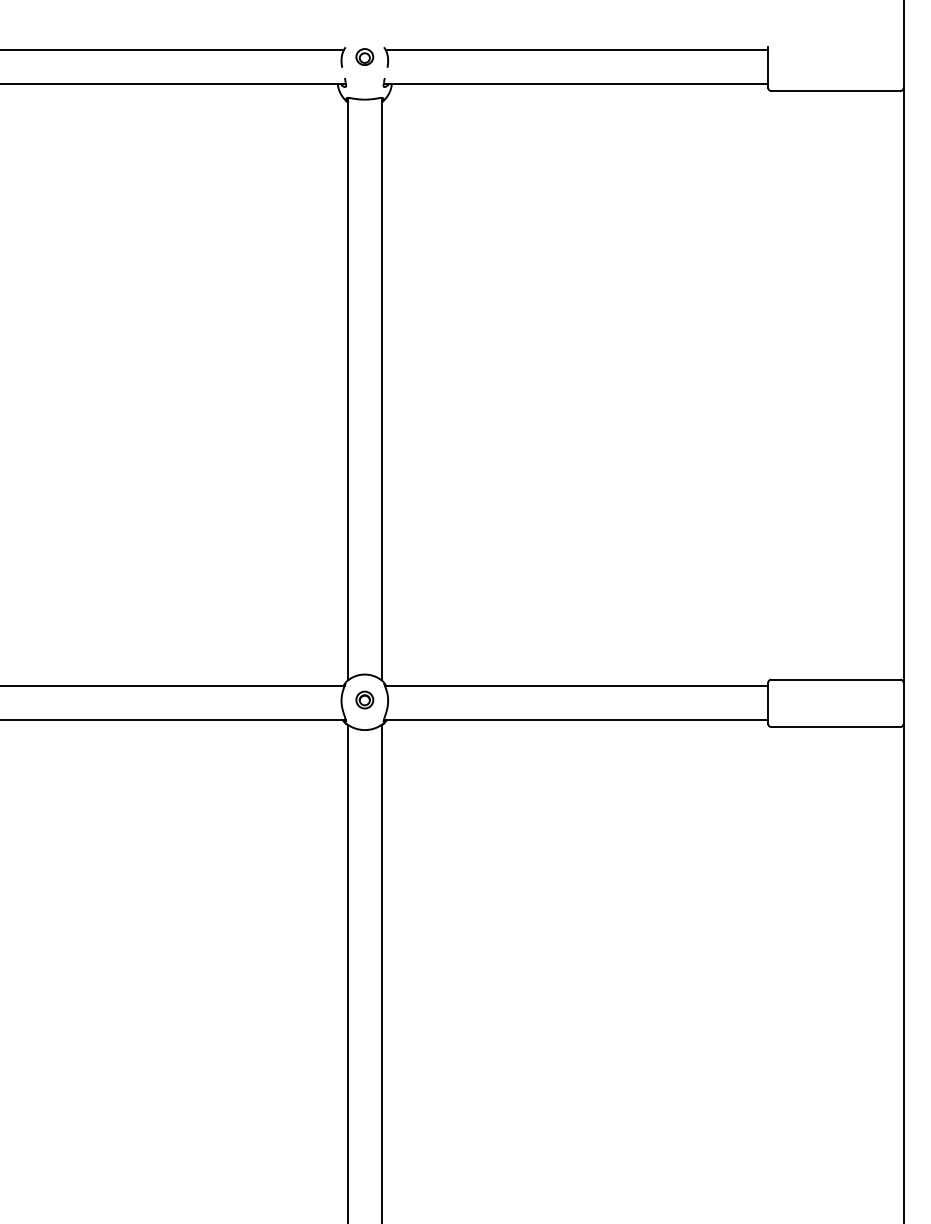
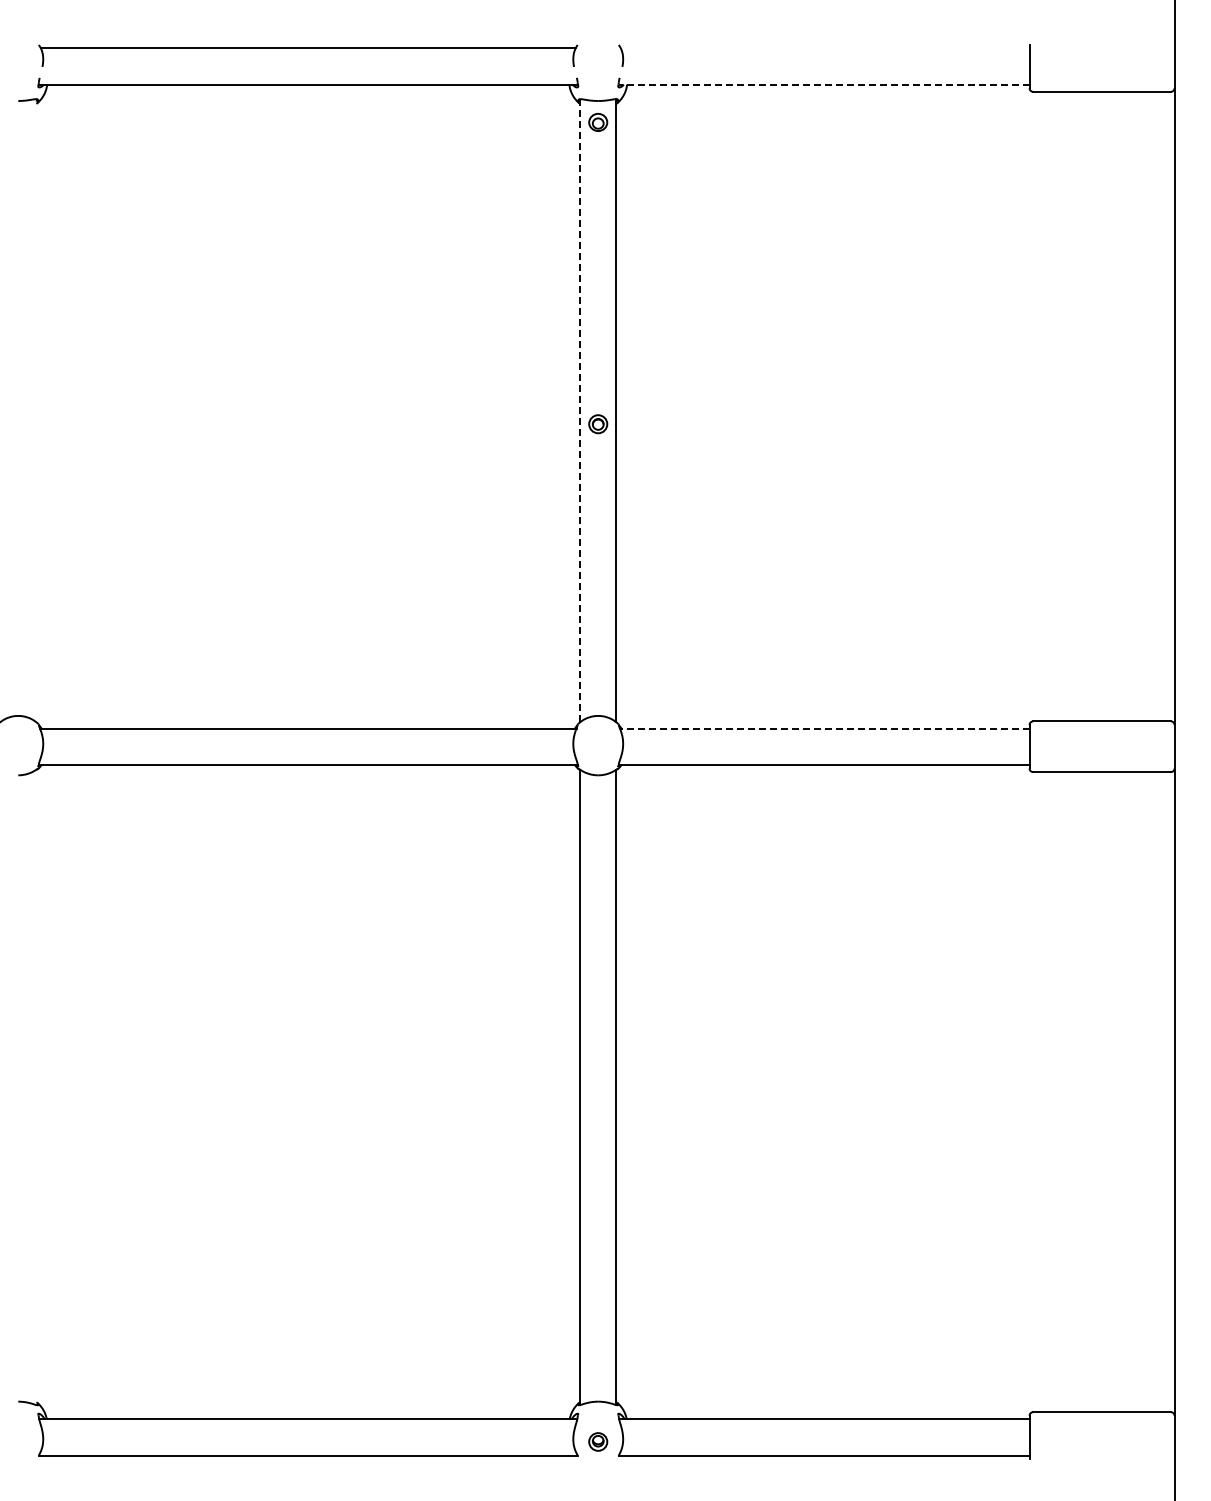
line: (576, 50) -> (824, 48), removed
part: (365, 57) -> (598, 122), moved
line: (576, 84) -> (824, 84), solid -> dashed
line: (348, 389) -> (580, 410), solid -> dashed
line: (576, 686) -> (824, 728), solid -> dashed
part: (365, 700) -> (598, 424), moved

